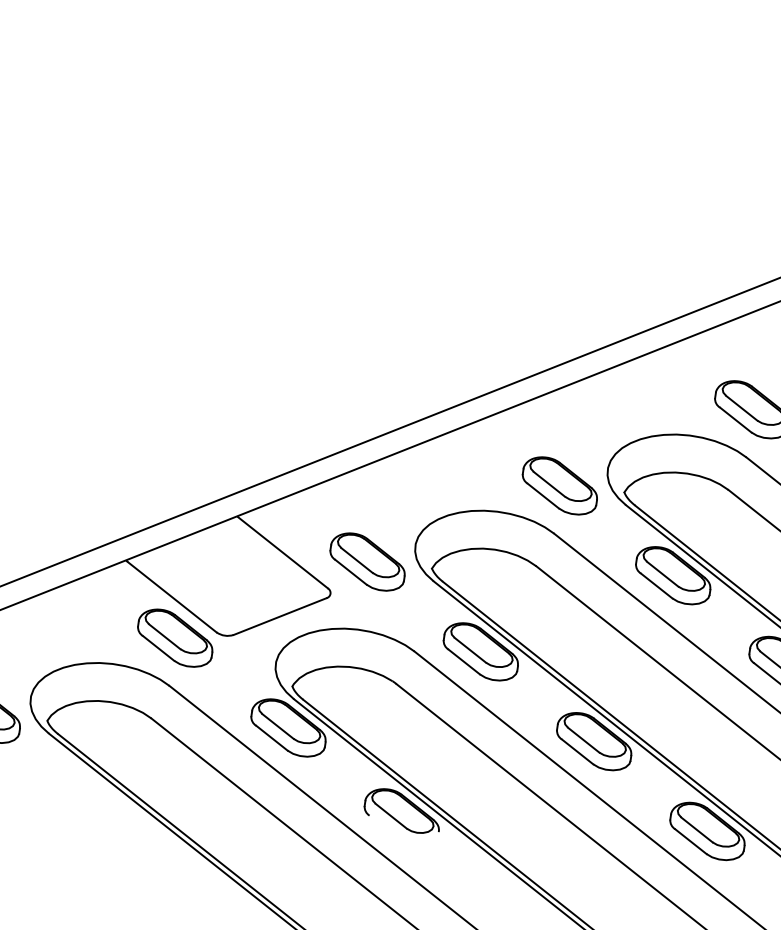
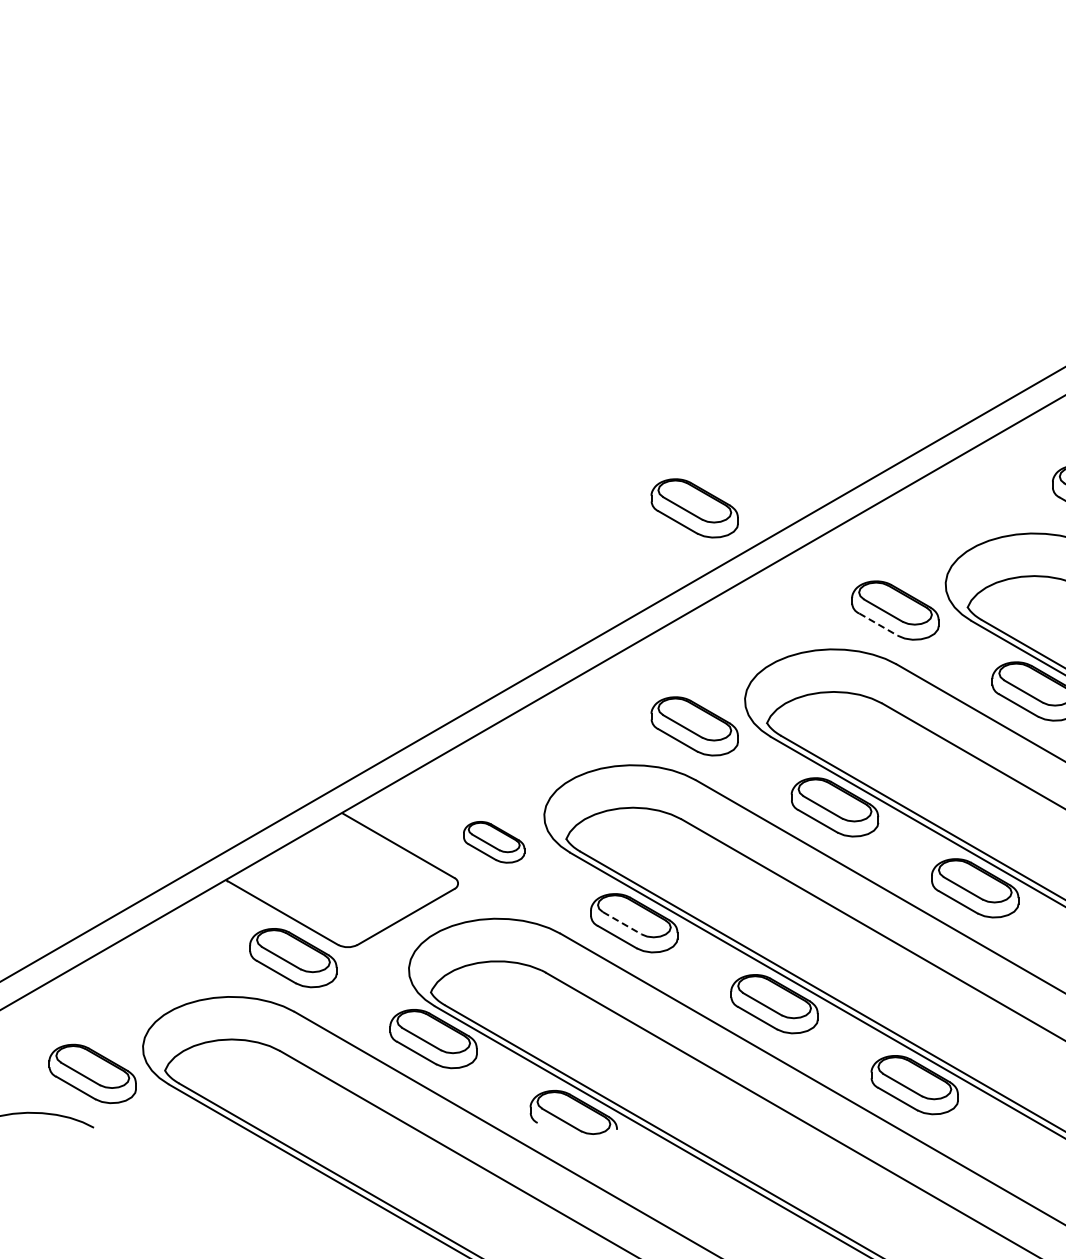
part: (588, 293) -> (694, 508), added
line: (736, 419) -> (879, 624), solid -> dashed
part: (368, 562) -> (494, 842), size x0.7
line: (470, 650) -> (622, 923), solid -> dashed

